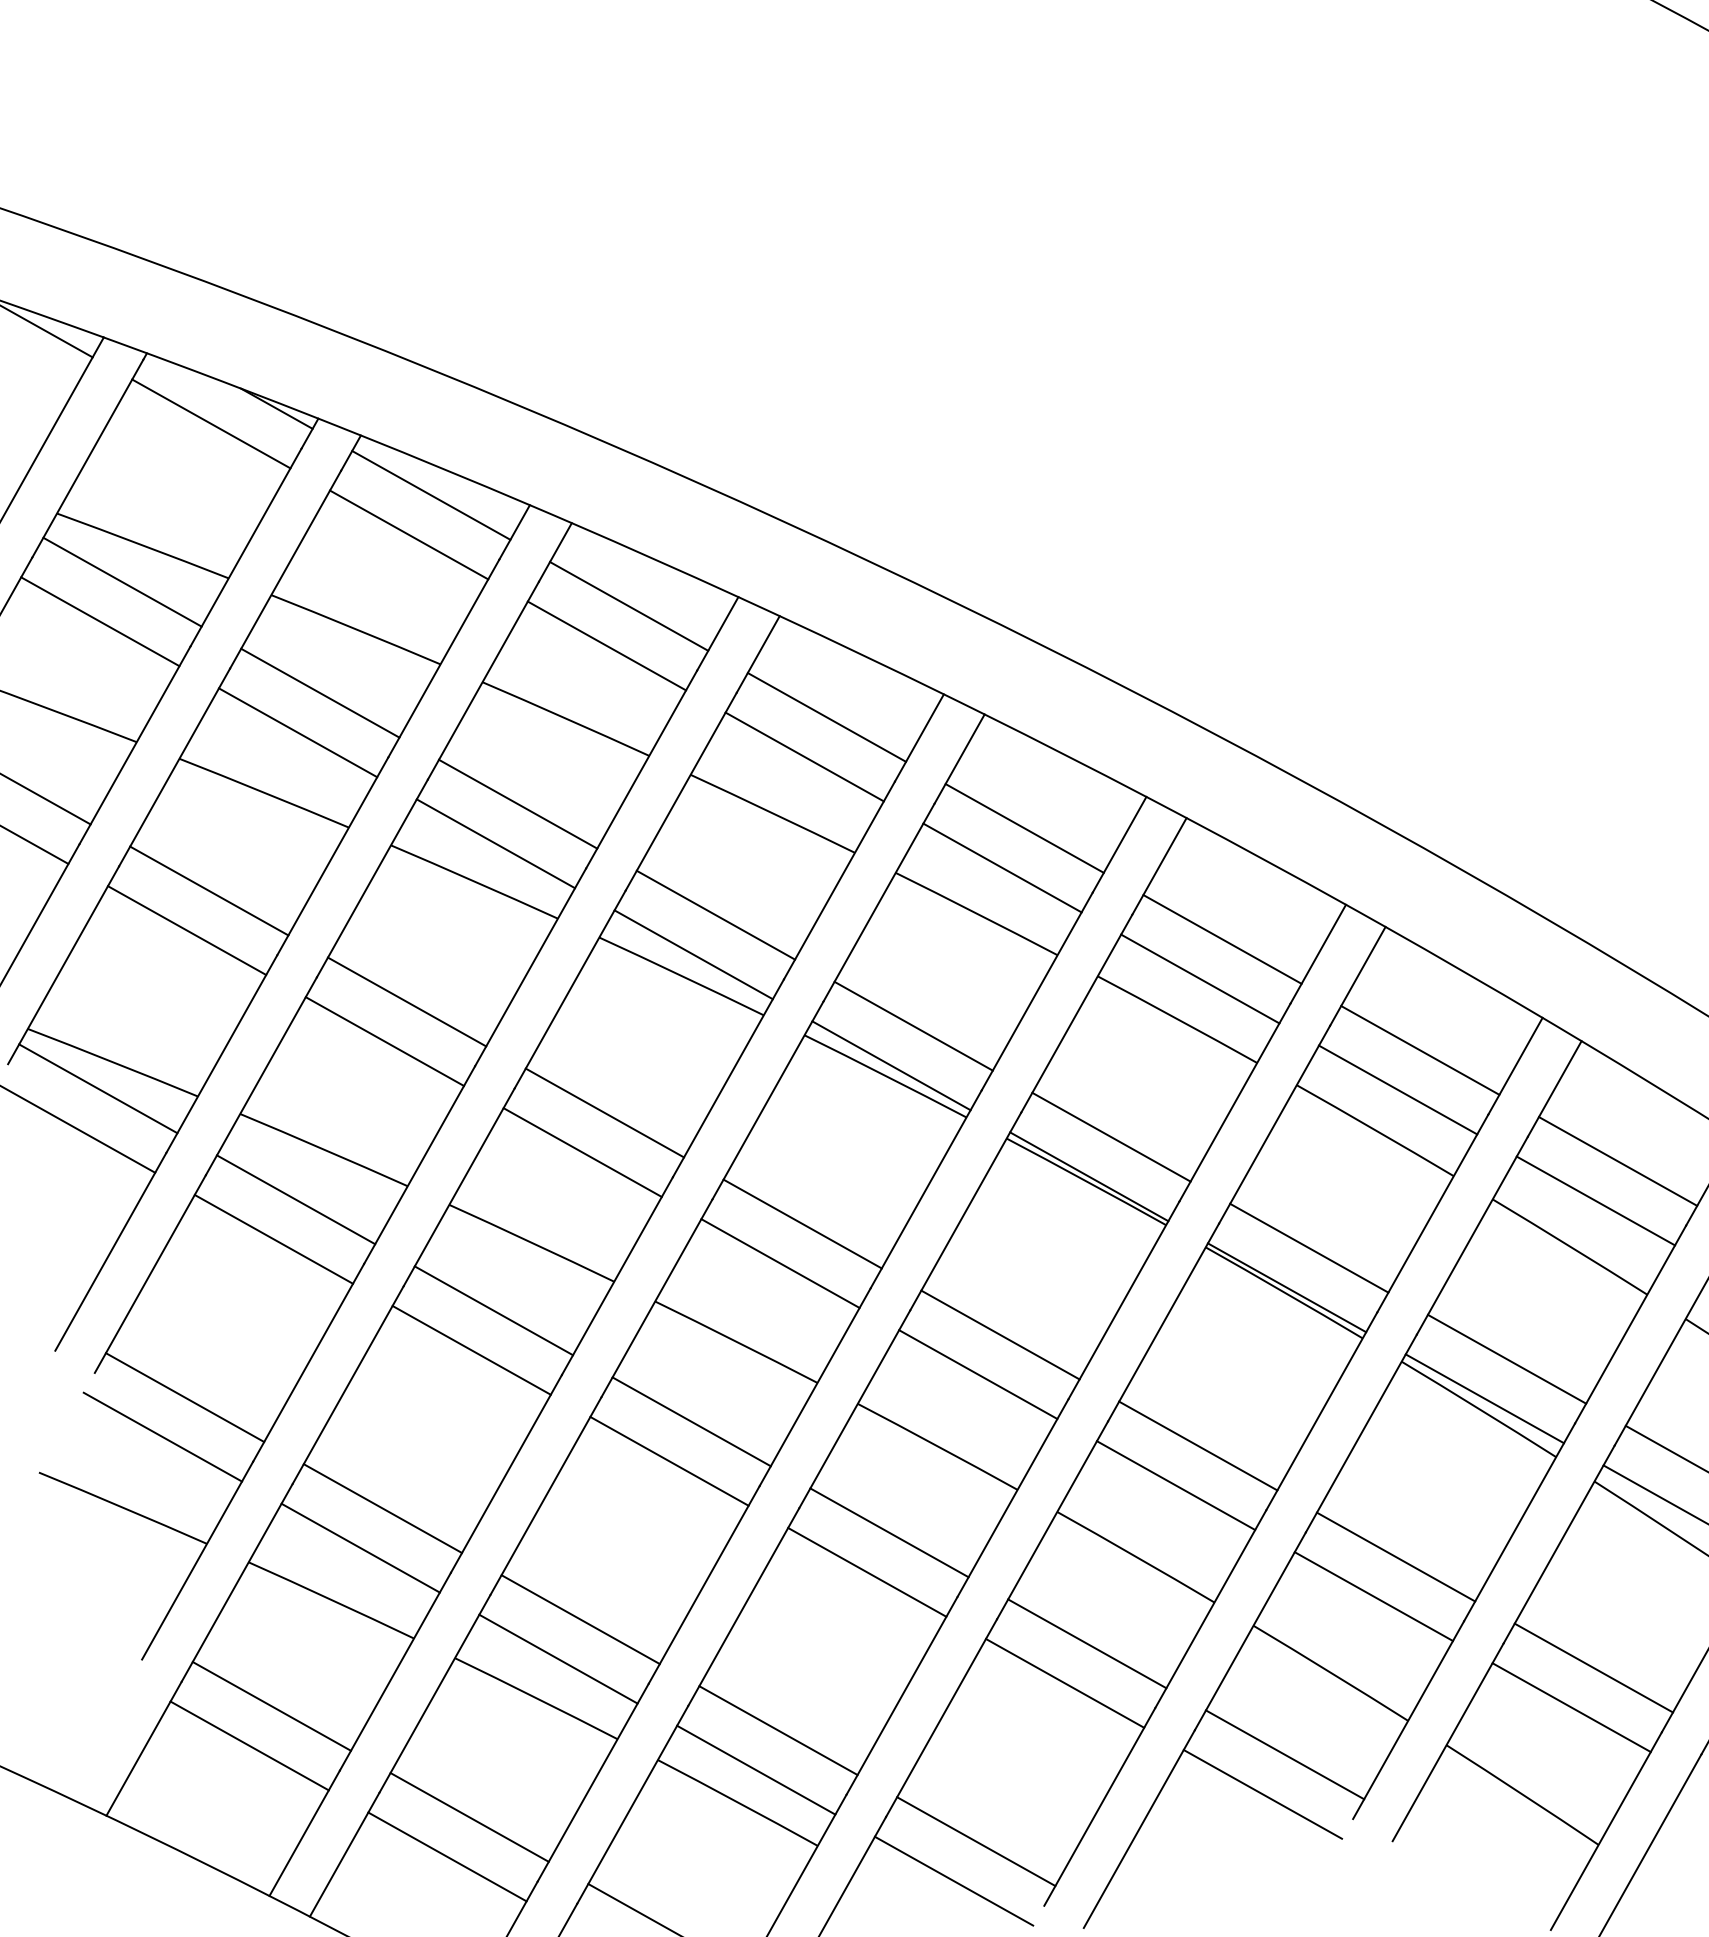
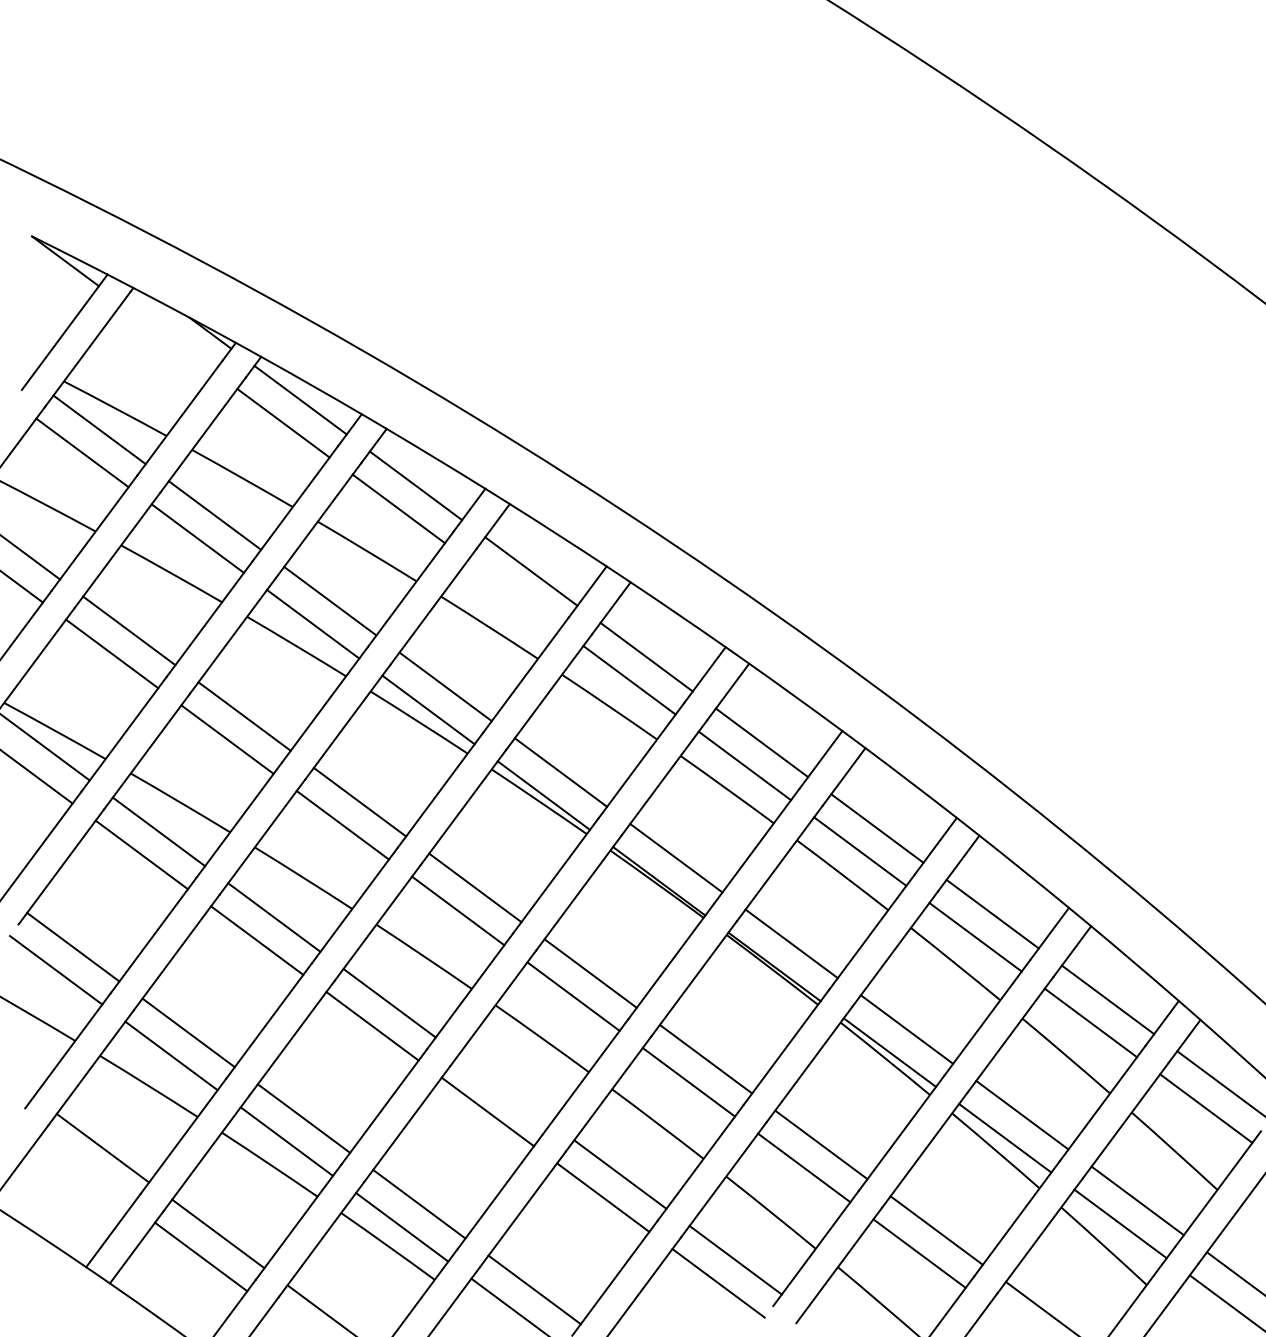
line: (211, 423) -> (168, 337), removed
line: (805, 756) -> (514, 594), removed
line: (888, 1532) -> (504, 1088), removed
line: (249, 1746) -> (85, 1171), removed

